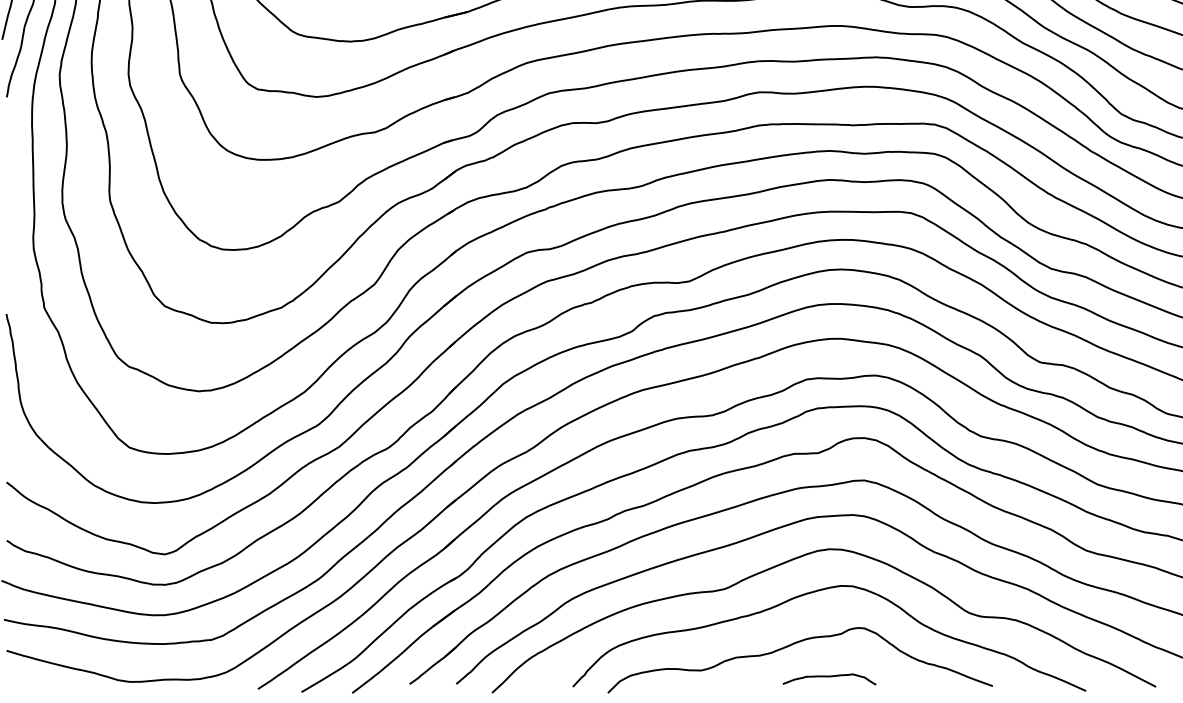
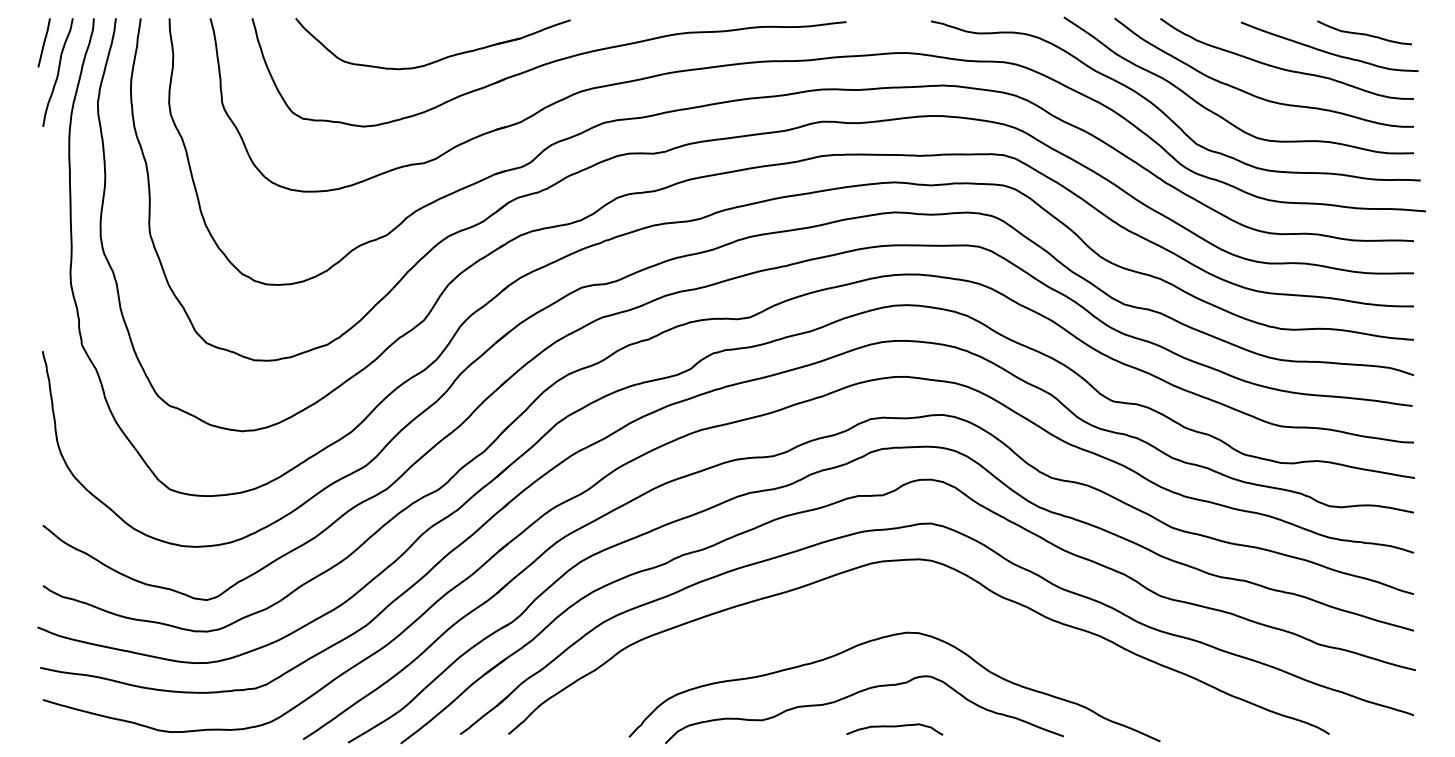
curve: (801, 557) -> (865, 603), removed

